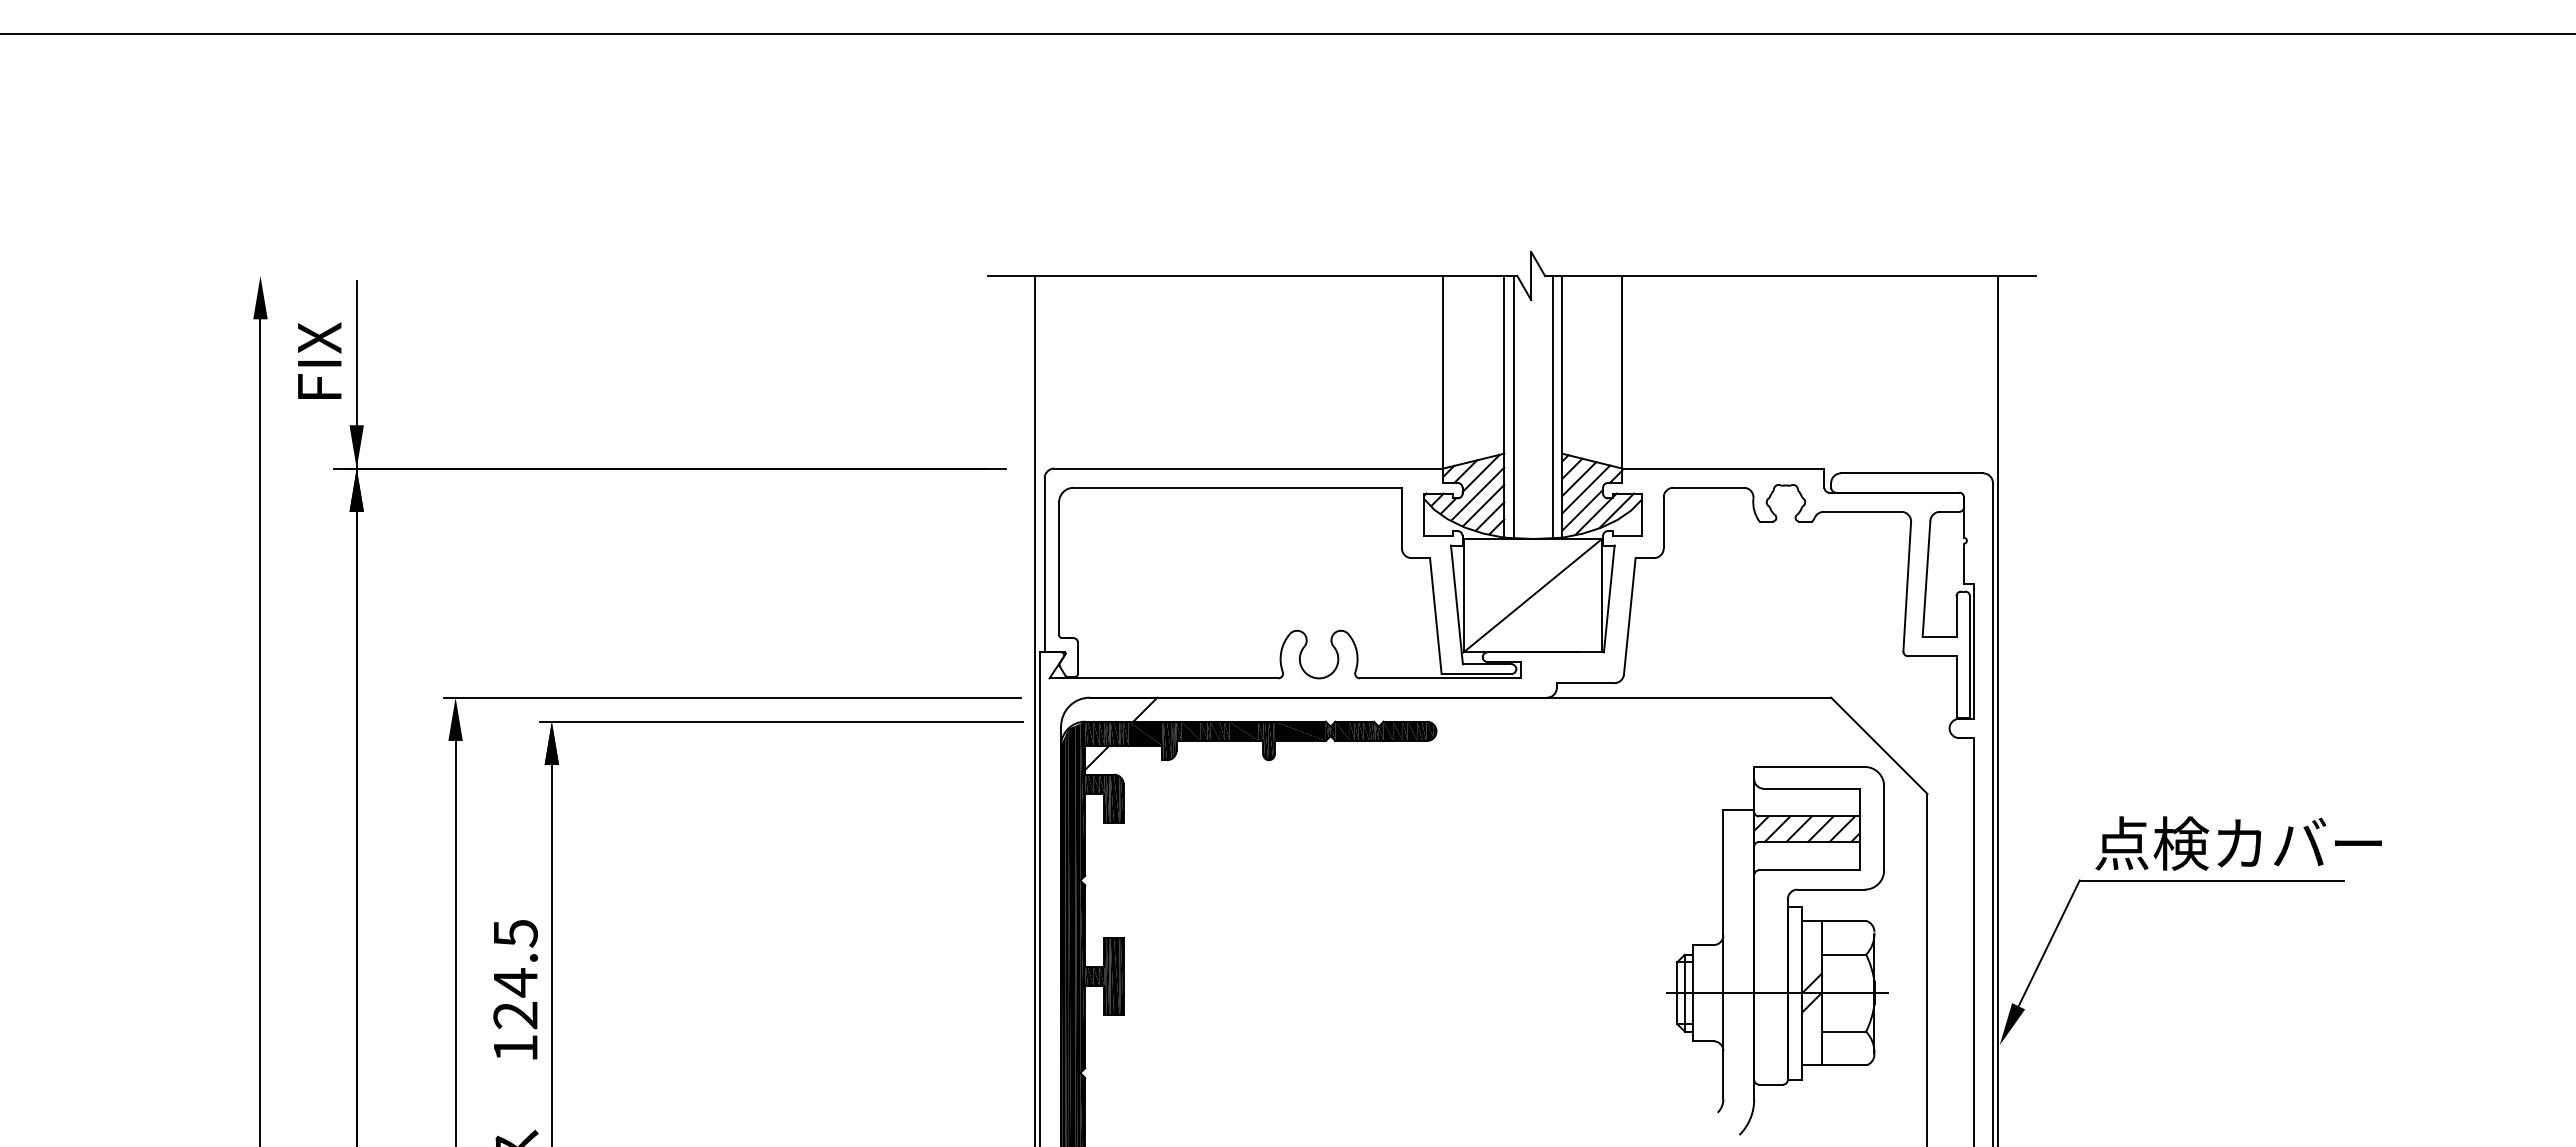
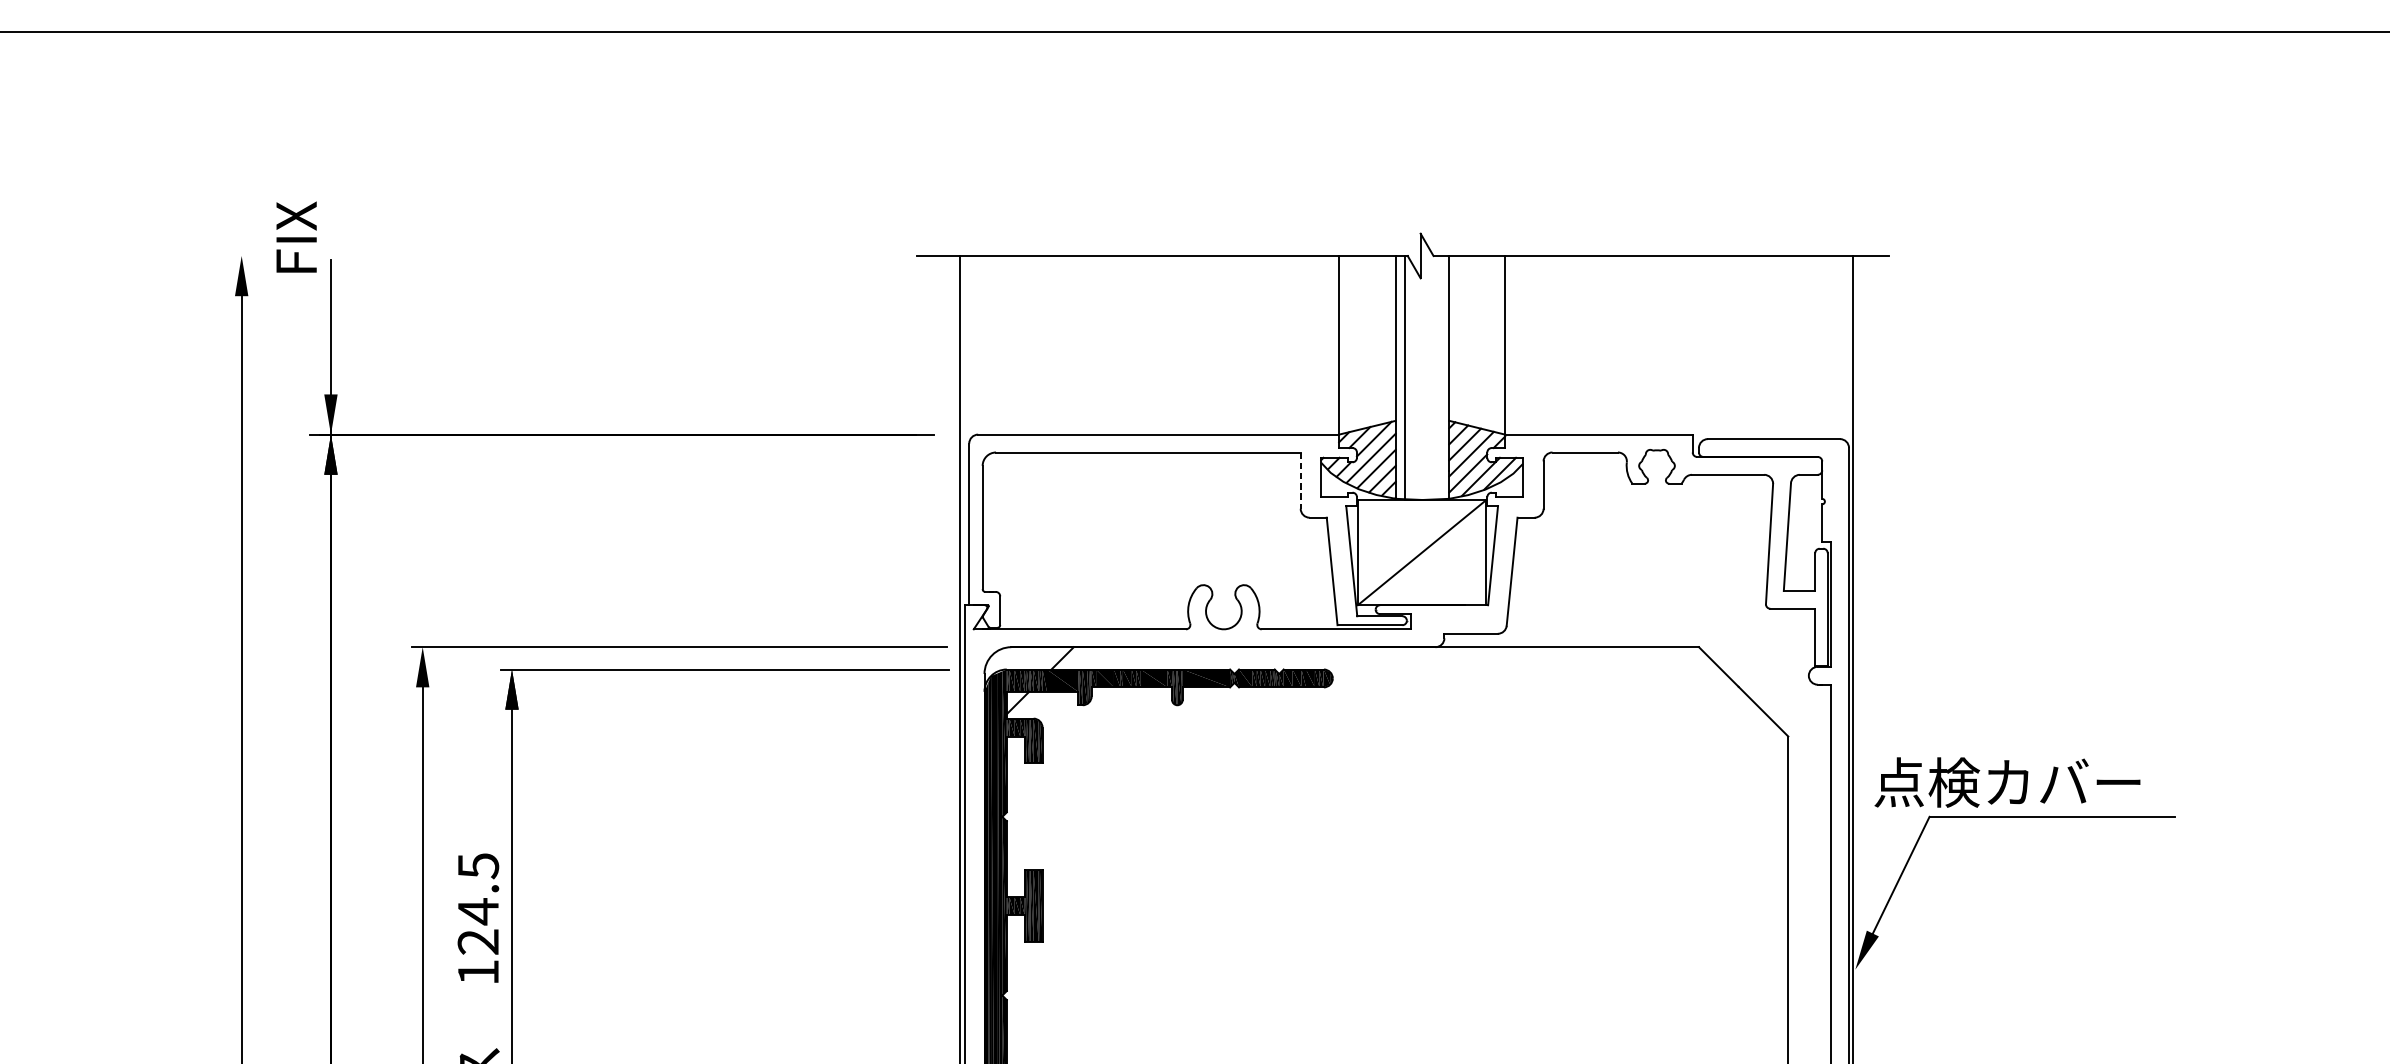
text: (319, 360) -> (296, 236), moved
line: (1552, 407) -> (1440, 377), removed
line: (1401, 518) -> (1300, 480), solid -> dashed
text: (2238, 843) -> (2007, 782), moved
part: (1777, 950) -> (1649, 881), removed

